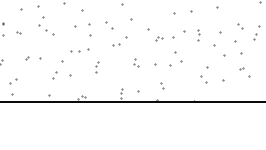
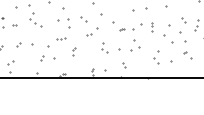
part: (78, 50) -> (60, 38), size x0.6
part: (33, 58) -> (25, 44), size x1.4
part: (136, 63) -> (104, 48), size x1.6

